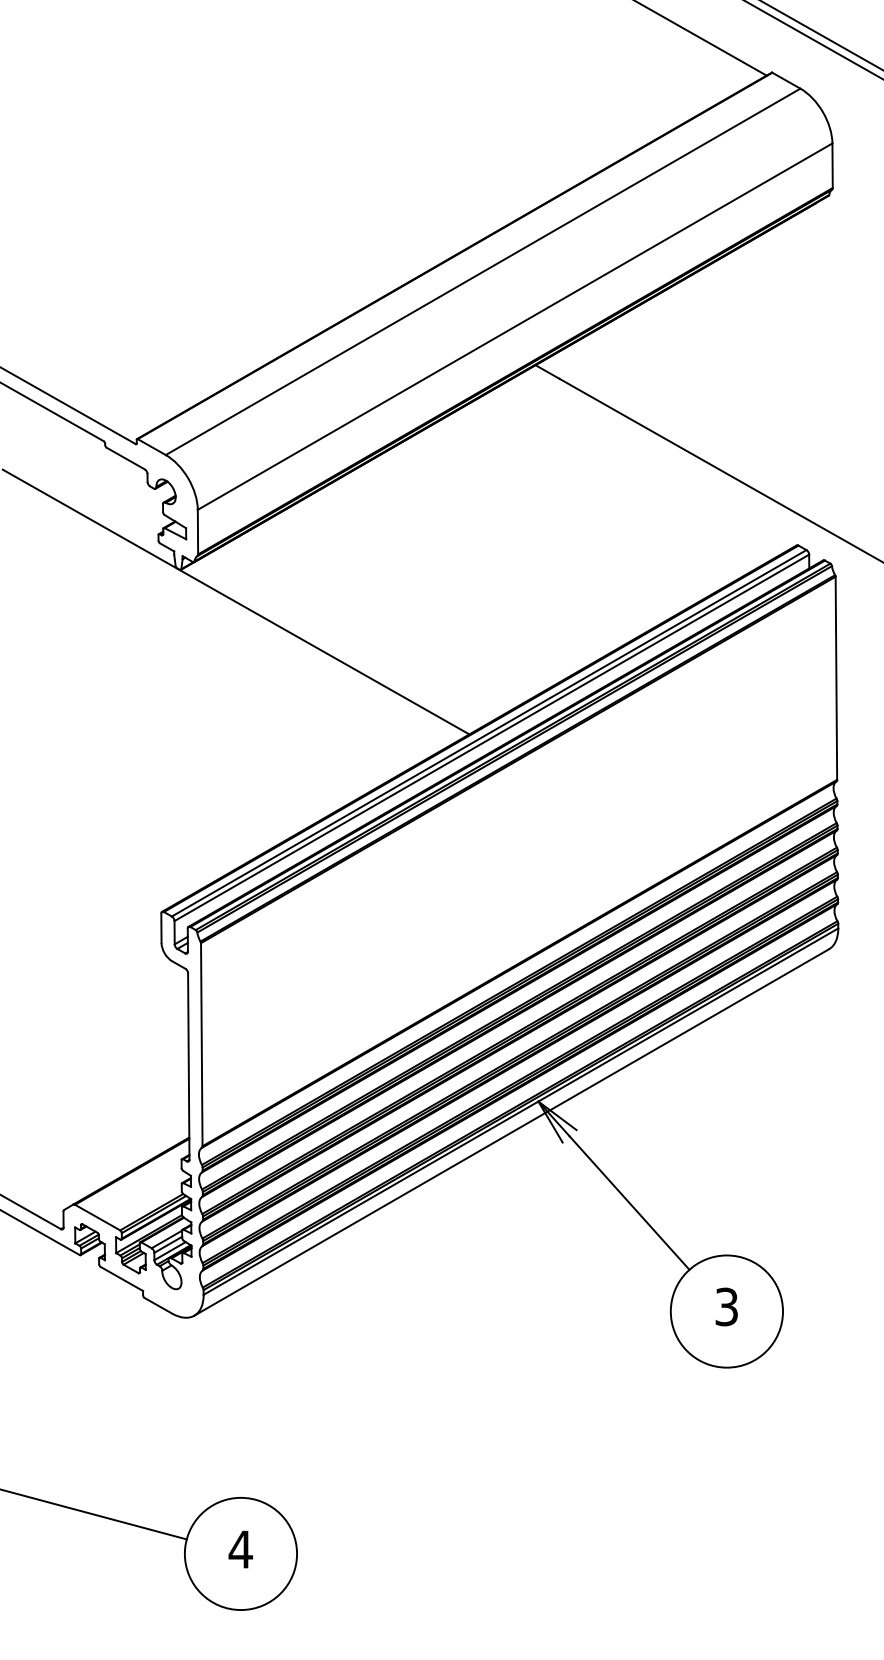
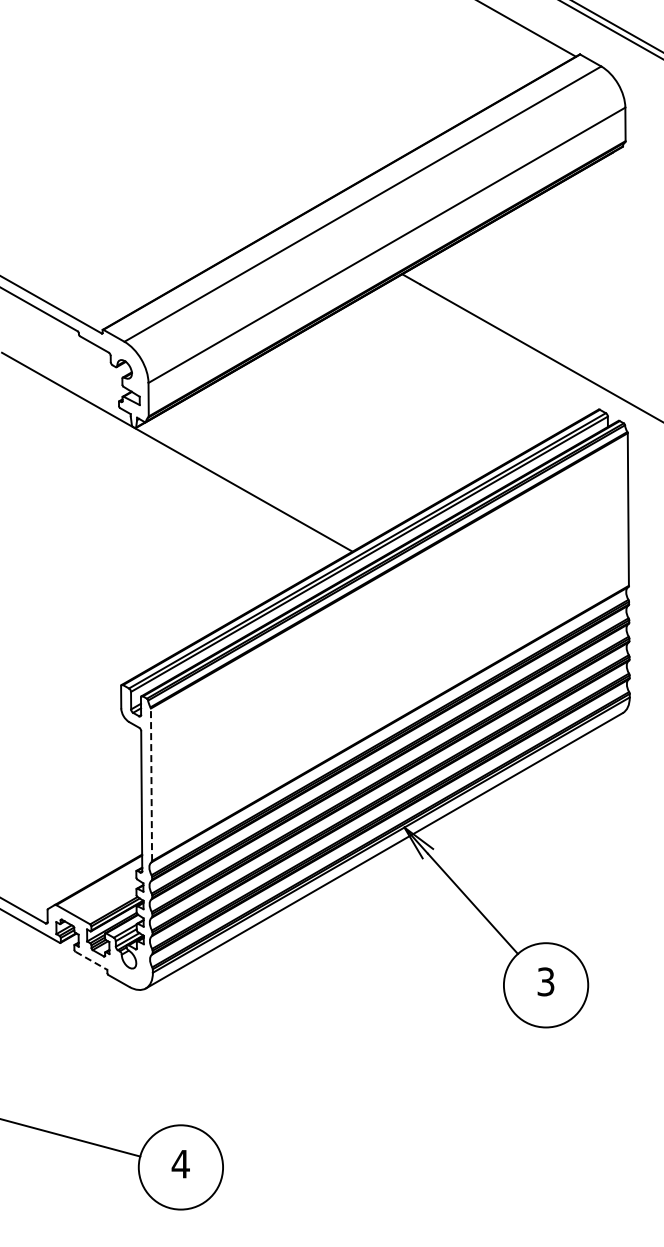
line: (201, 1044) -> (151, 784), solid -> dashed
line: (121, 1279) -> (91, 961), solid -> dashed

